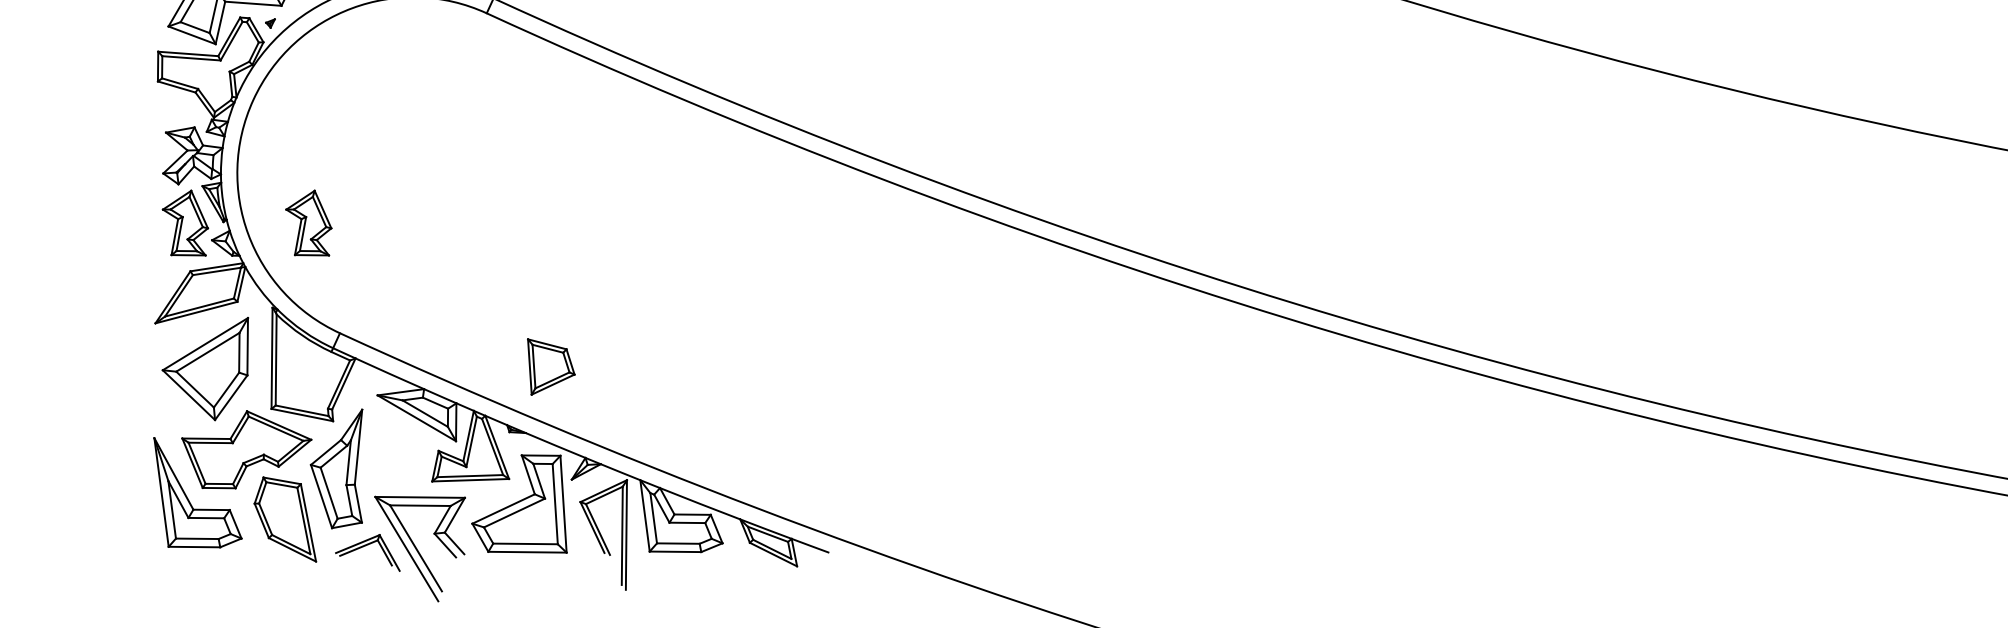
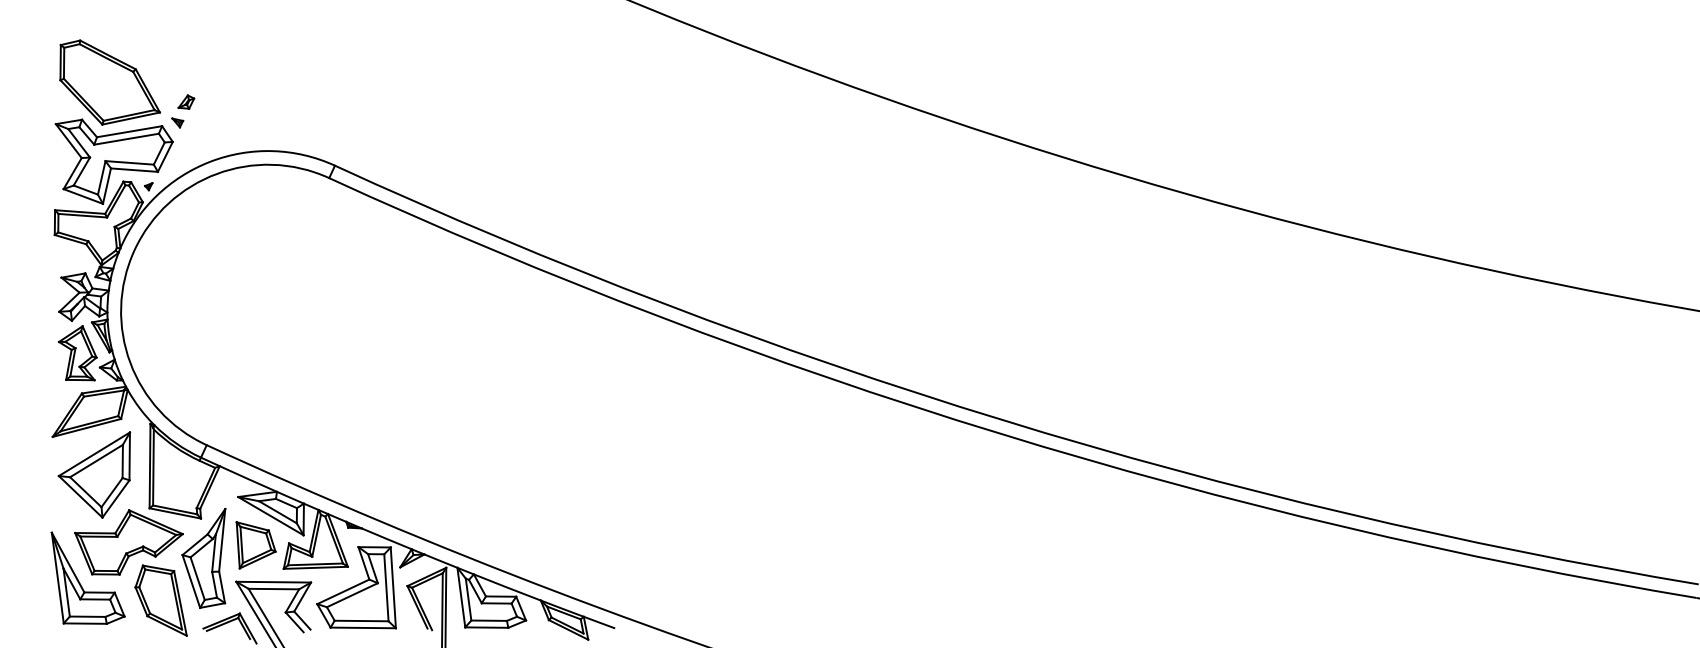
part: (308, 223) -> (180, 353), removed
part: (550, 367) -> (255, 545), moved

